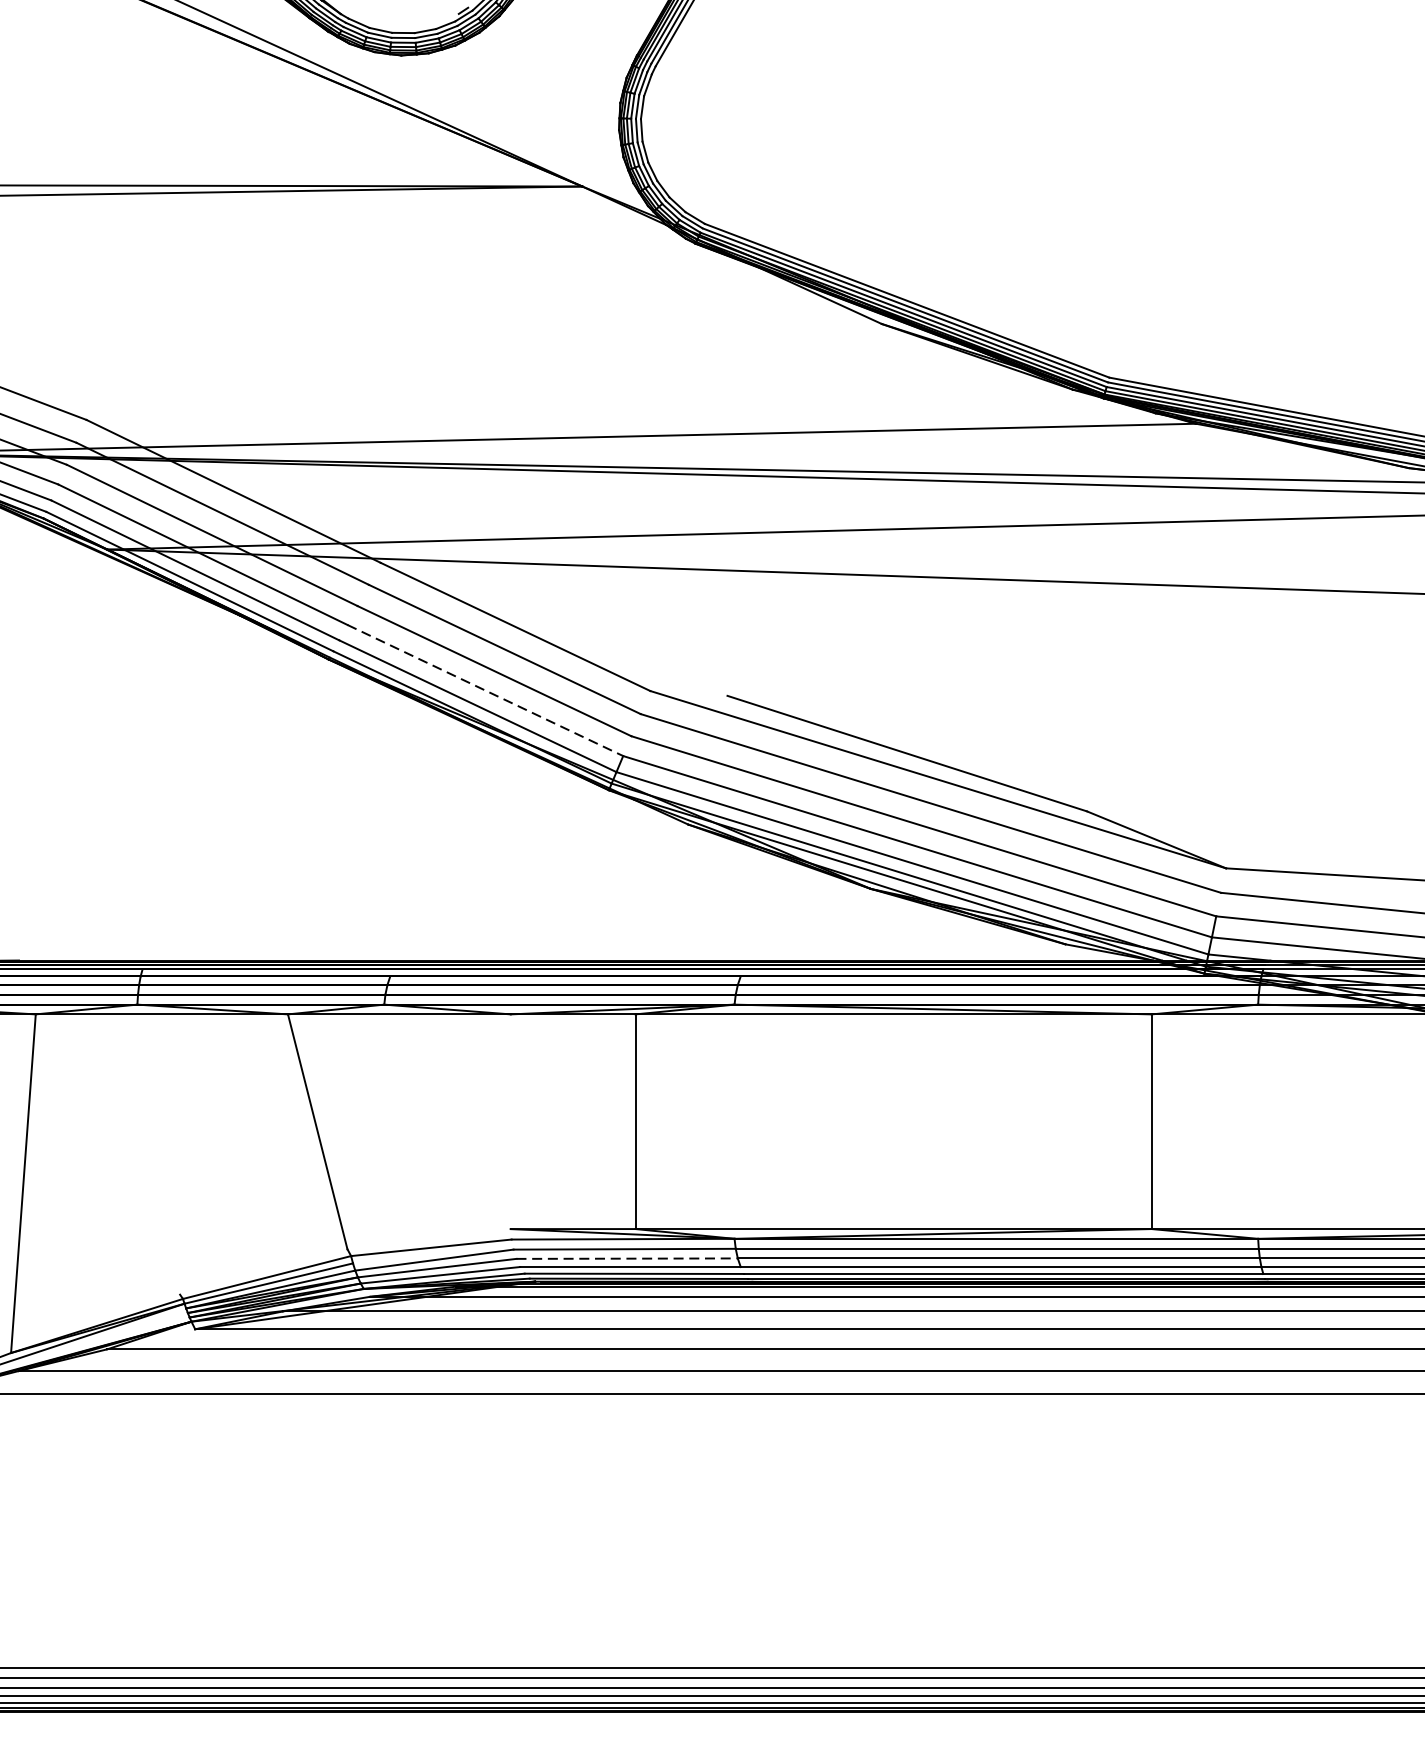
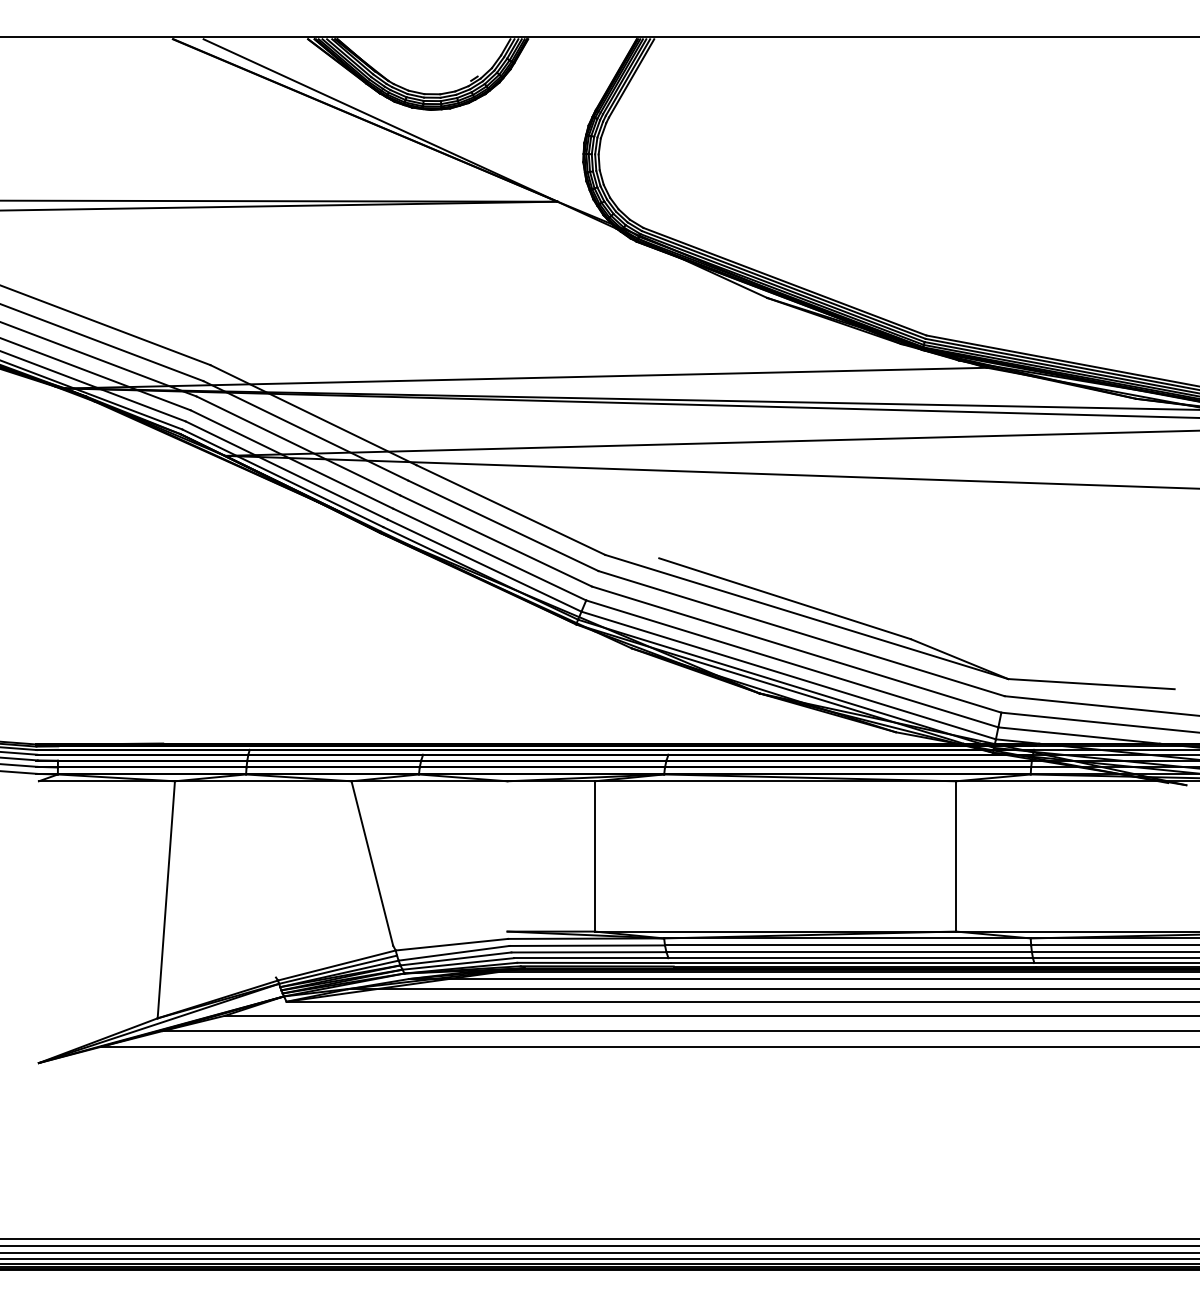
line: (485, 690) -> (489, 554), dashed -> solid
line: (627, 1258) -> (589, 952), dashed -> solid

